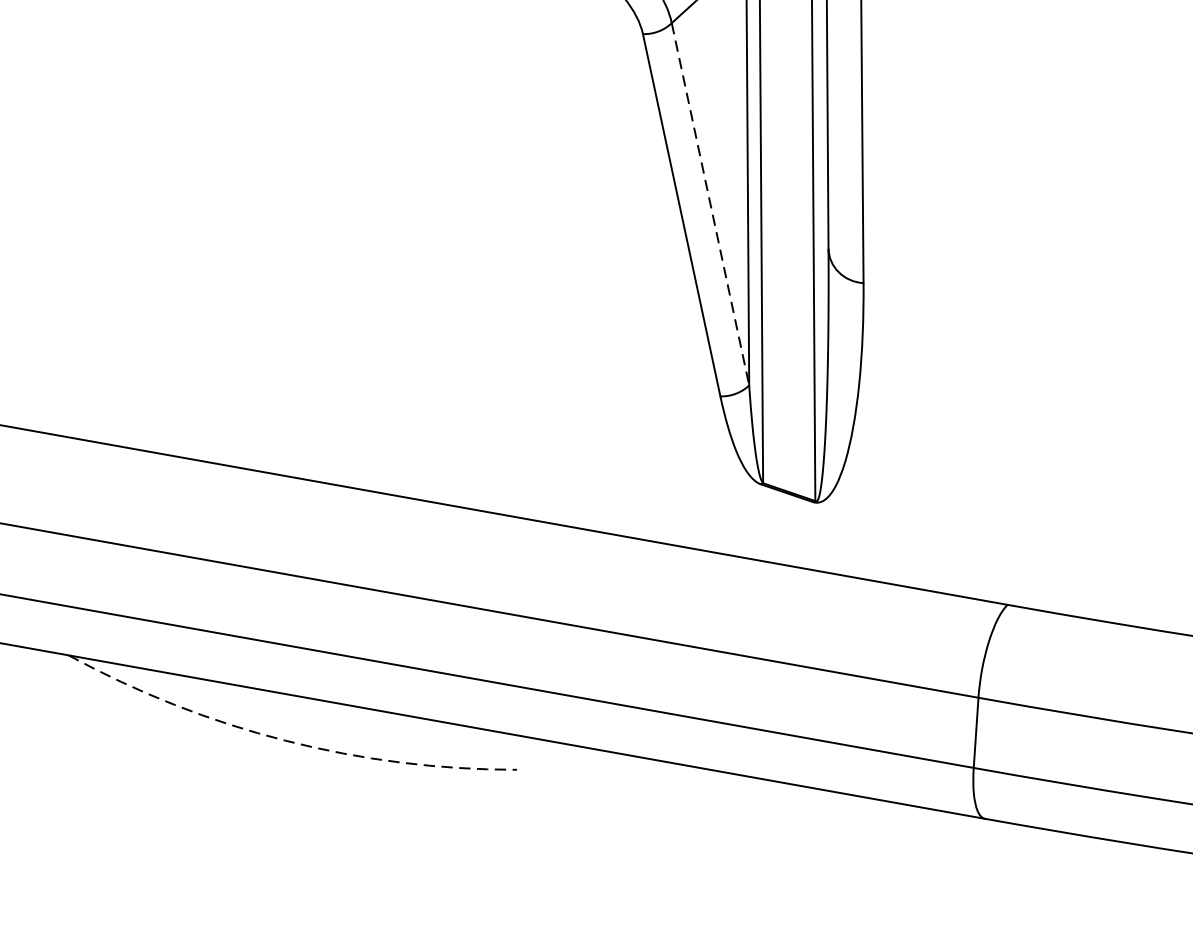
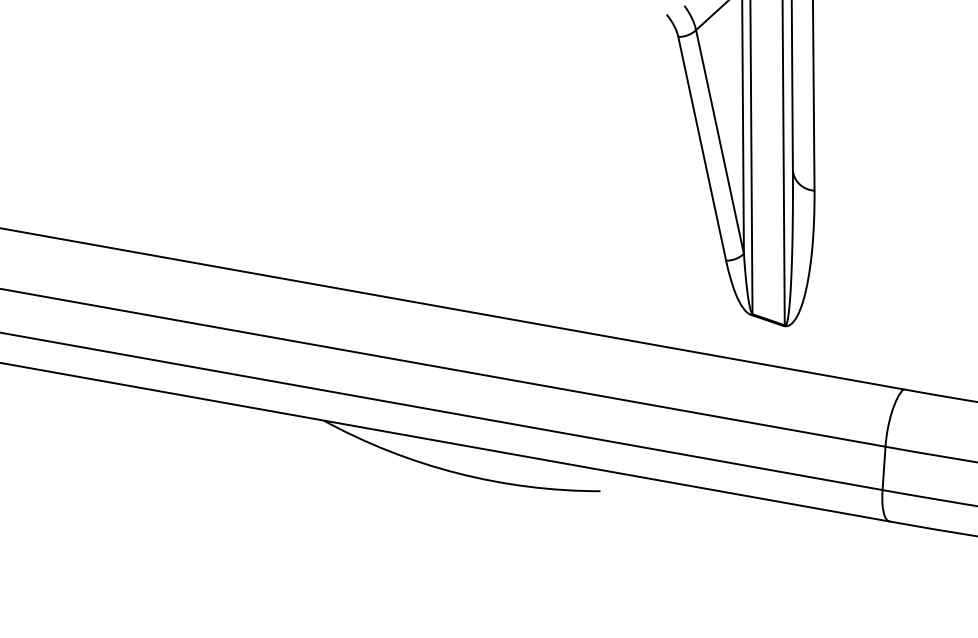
line: (711, 205) -> (720, 142), dashed -> solid
arc: (285, 741) -> (457, 473), dashed -> solid

